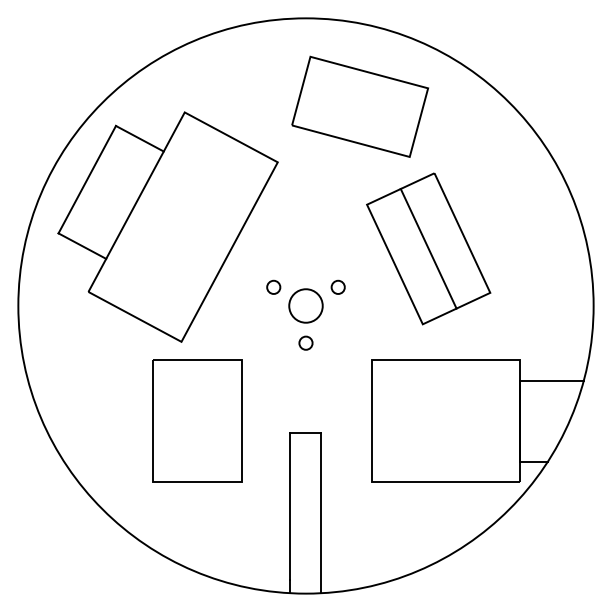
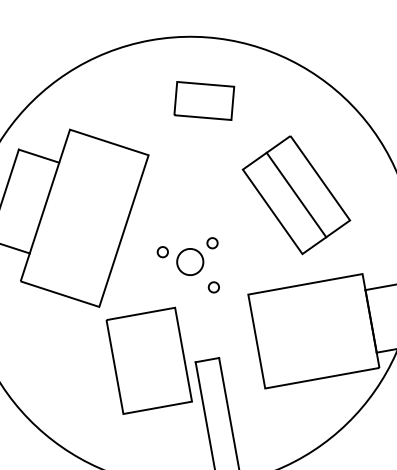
part: (359, 106) -> (203, 100), size x0.6
part: (428, 248) -> (296, 194), moved
circle: (305, 342) -> (213, 286), moved
part: (197, 420) -> (149, 360), moved

